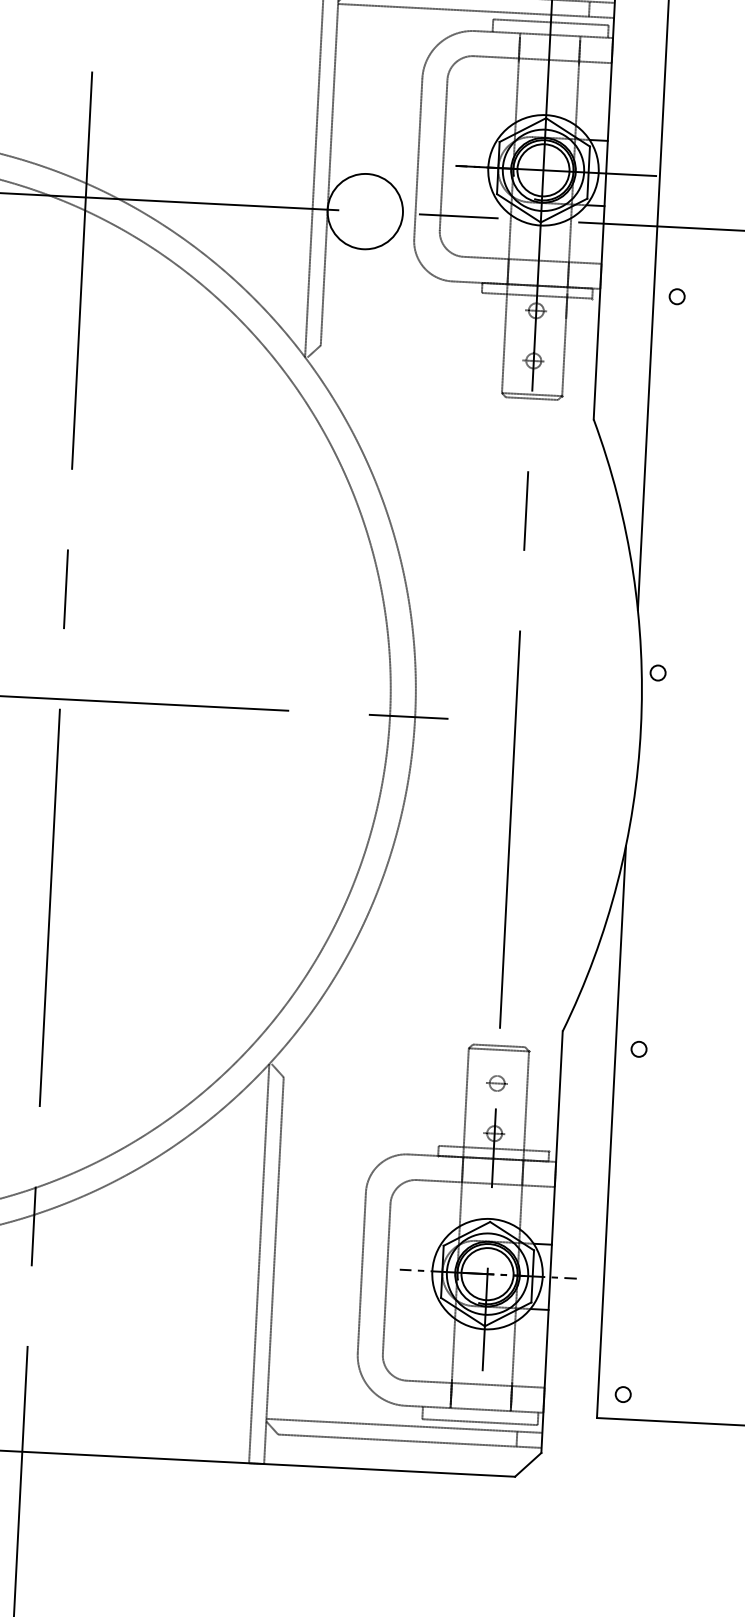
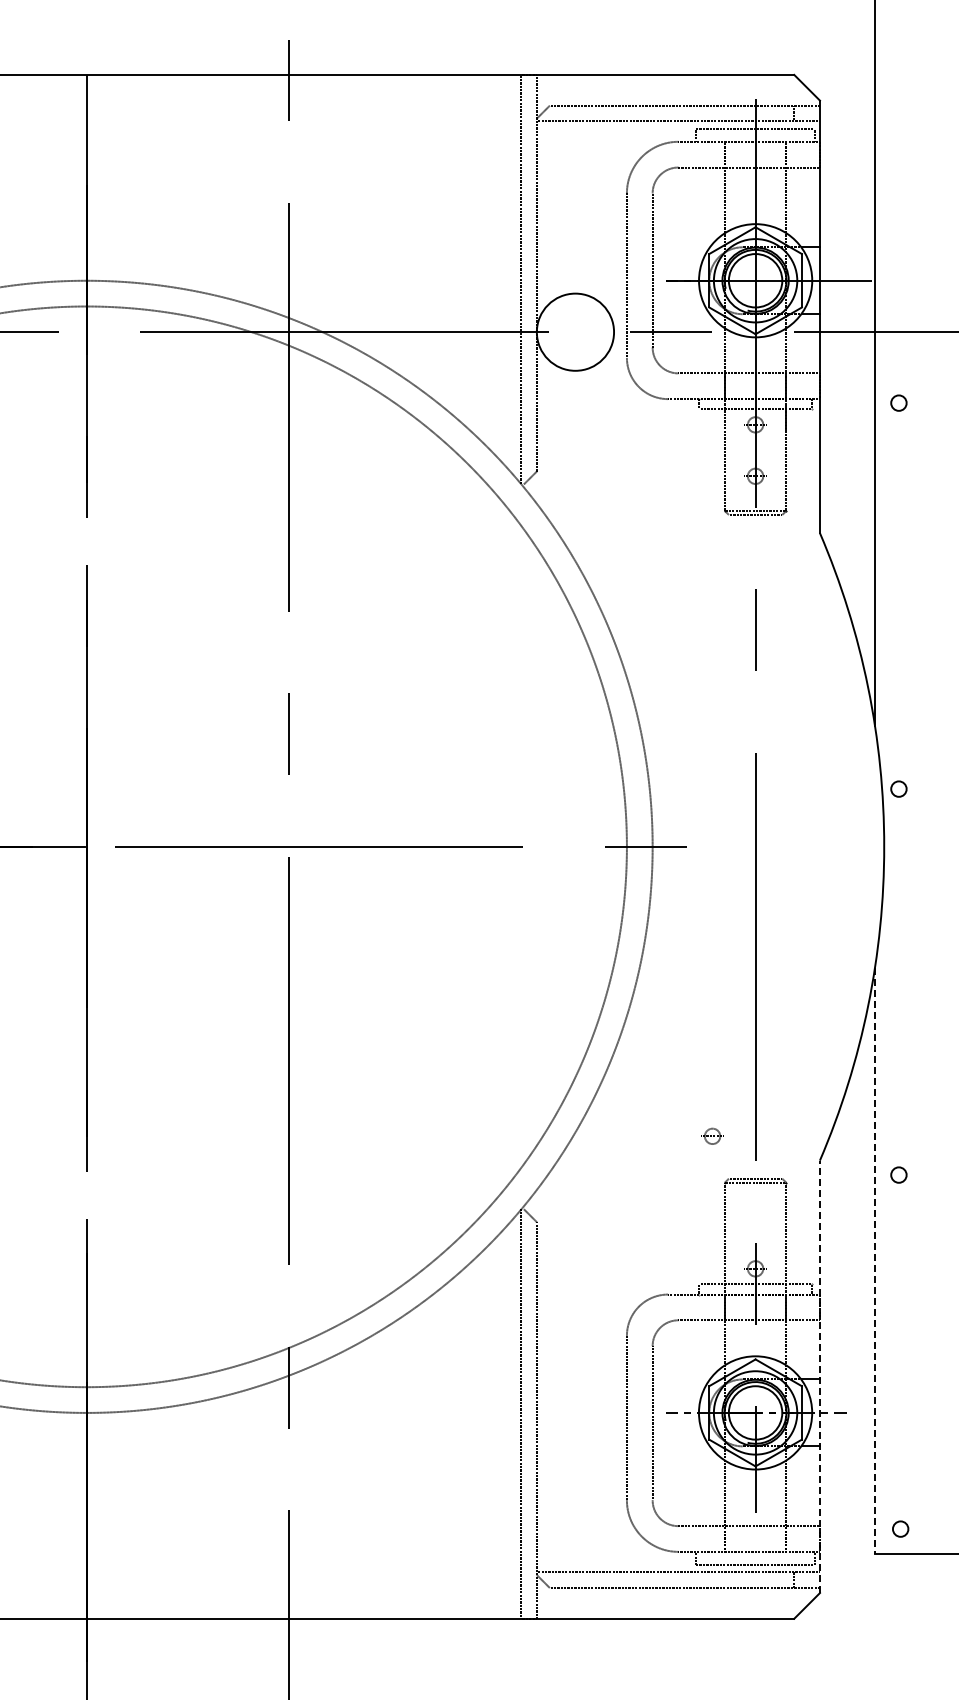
part: (497, 1082) -> (712, 1135), moved
line: (611, 1132) -> (875, 1261), solid -> dashed
line: (551, 1241) -> (819, 1376), solid -> dashed

